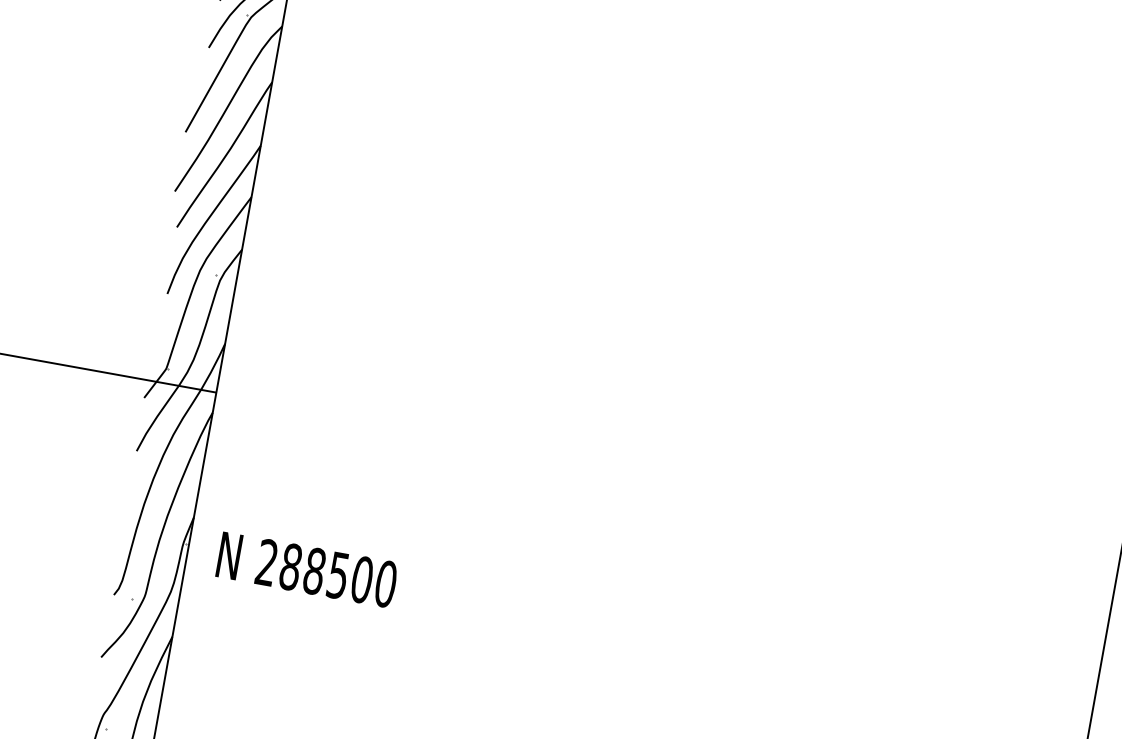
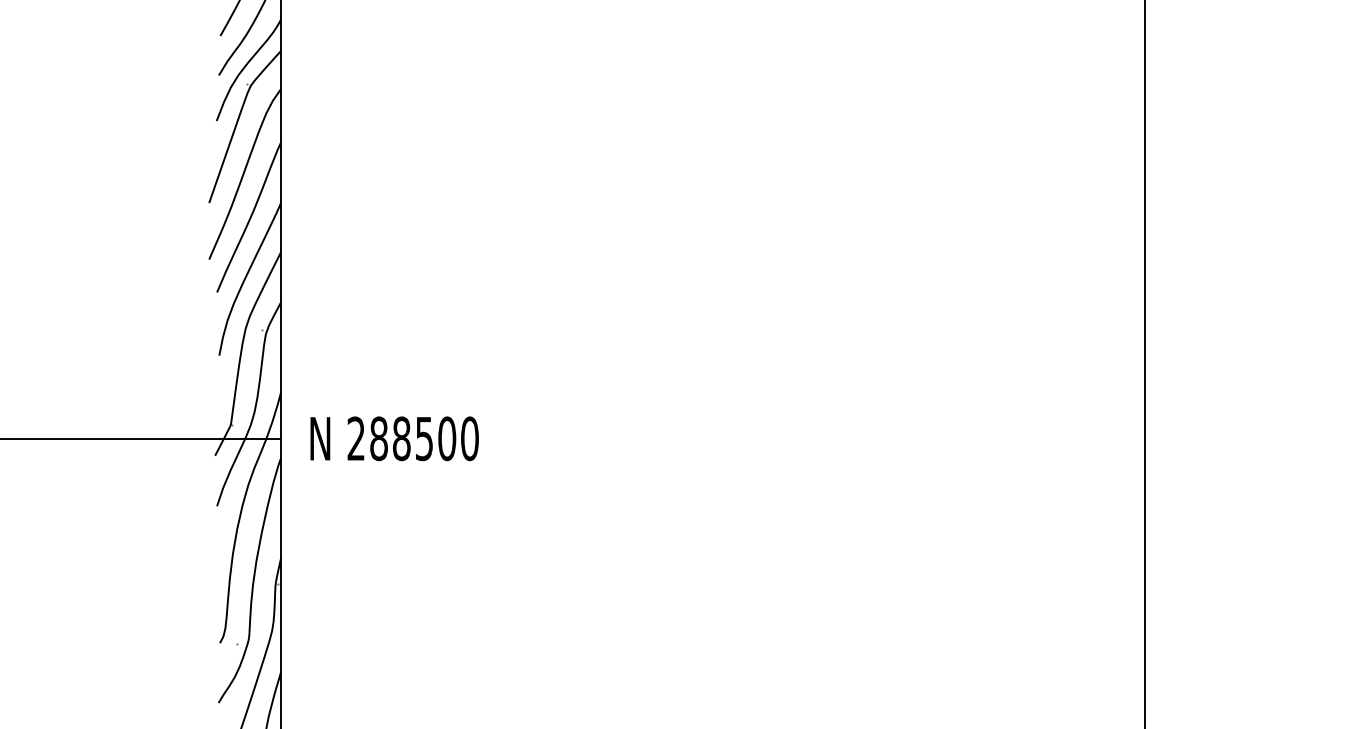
text: (307, 569) -> (394, 438), moved

